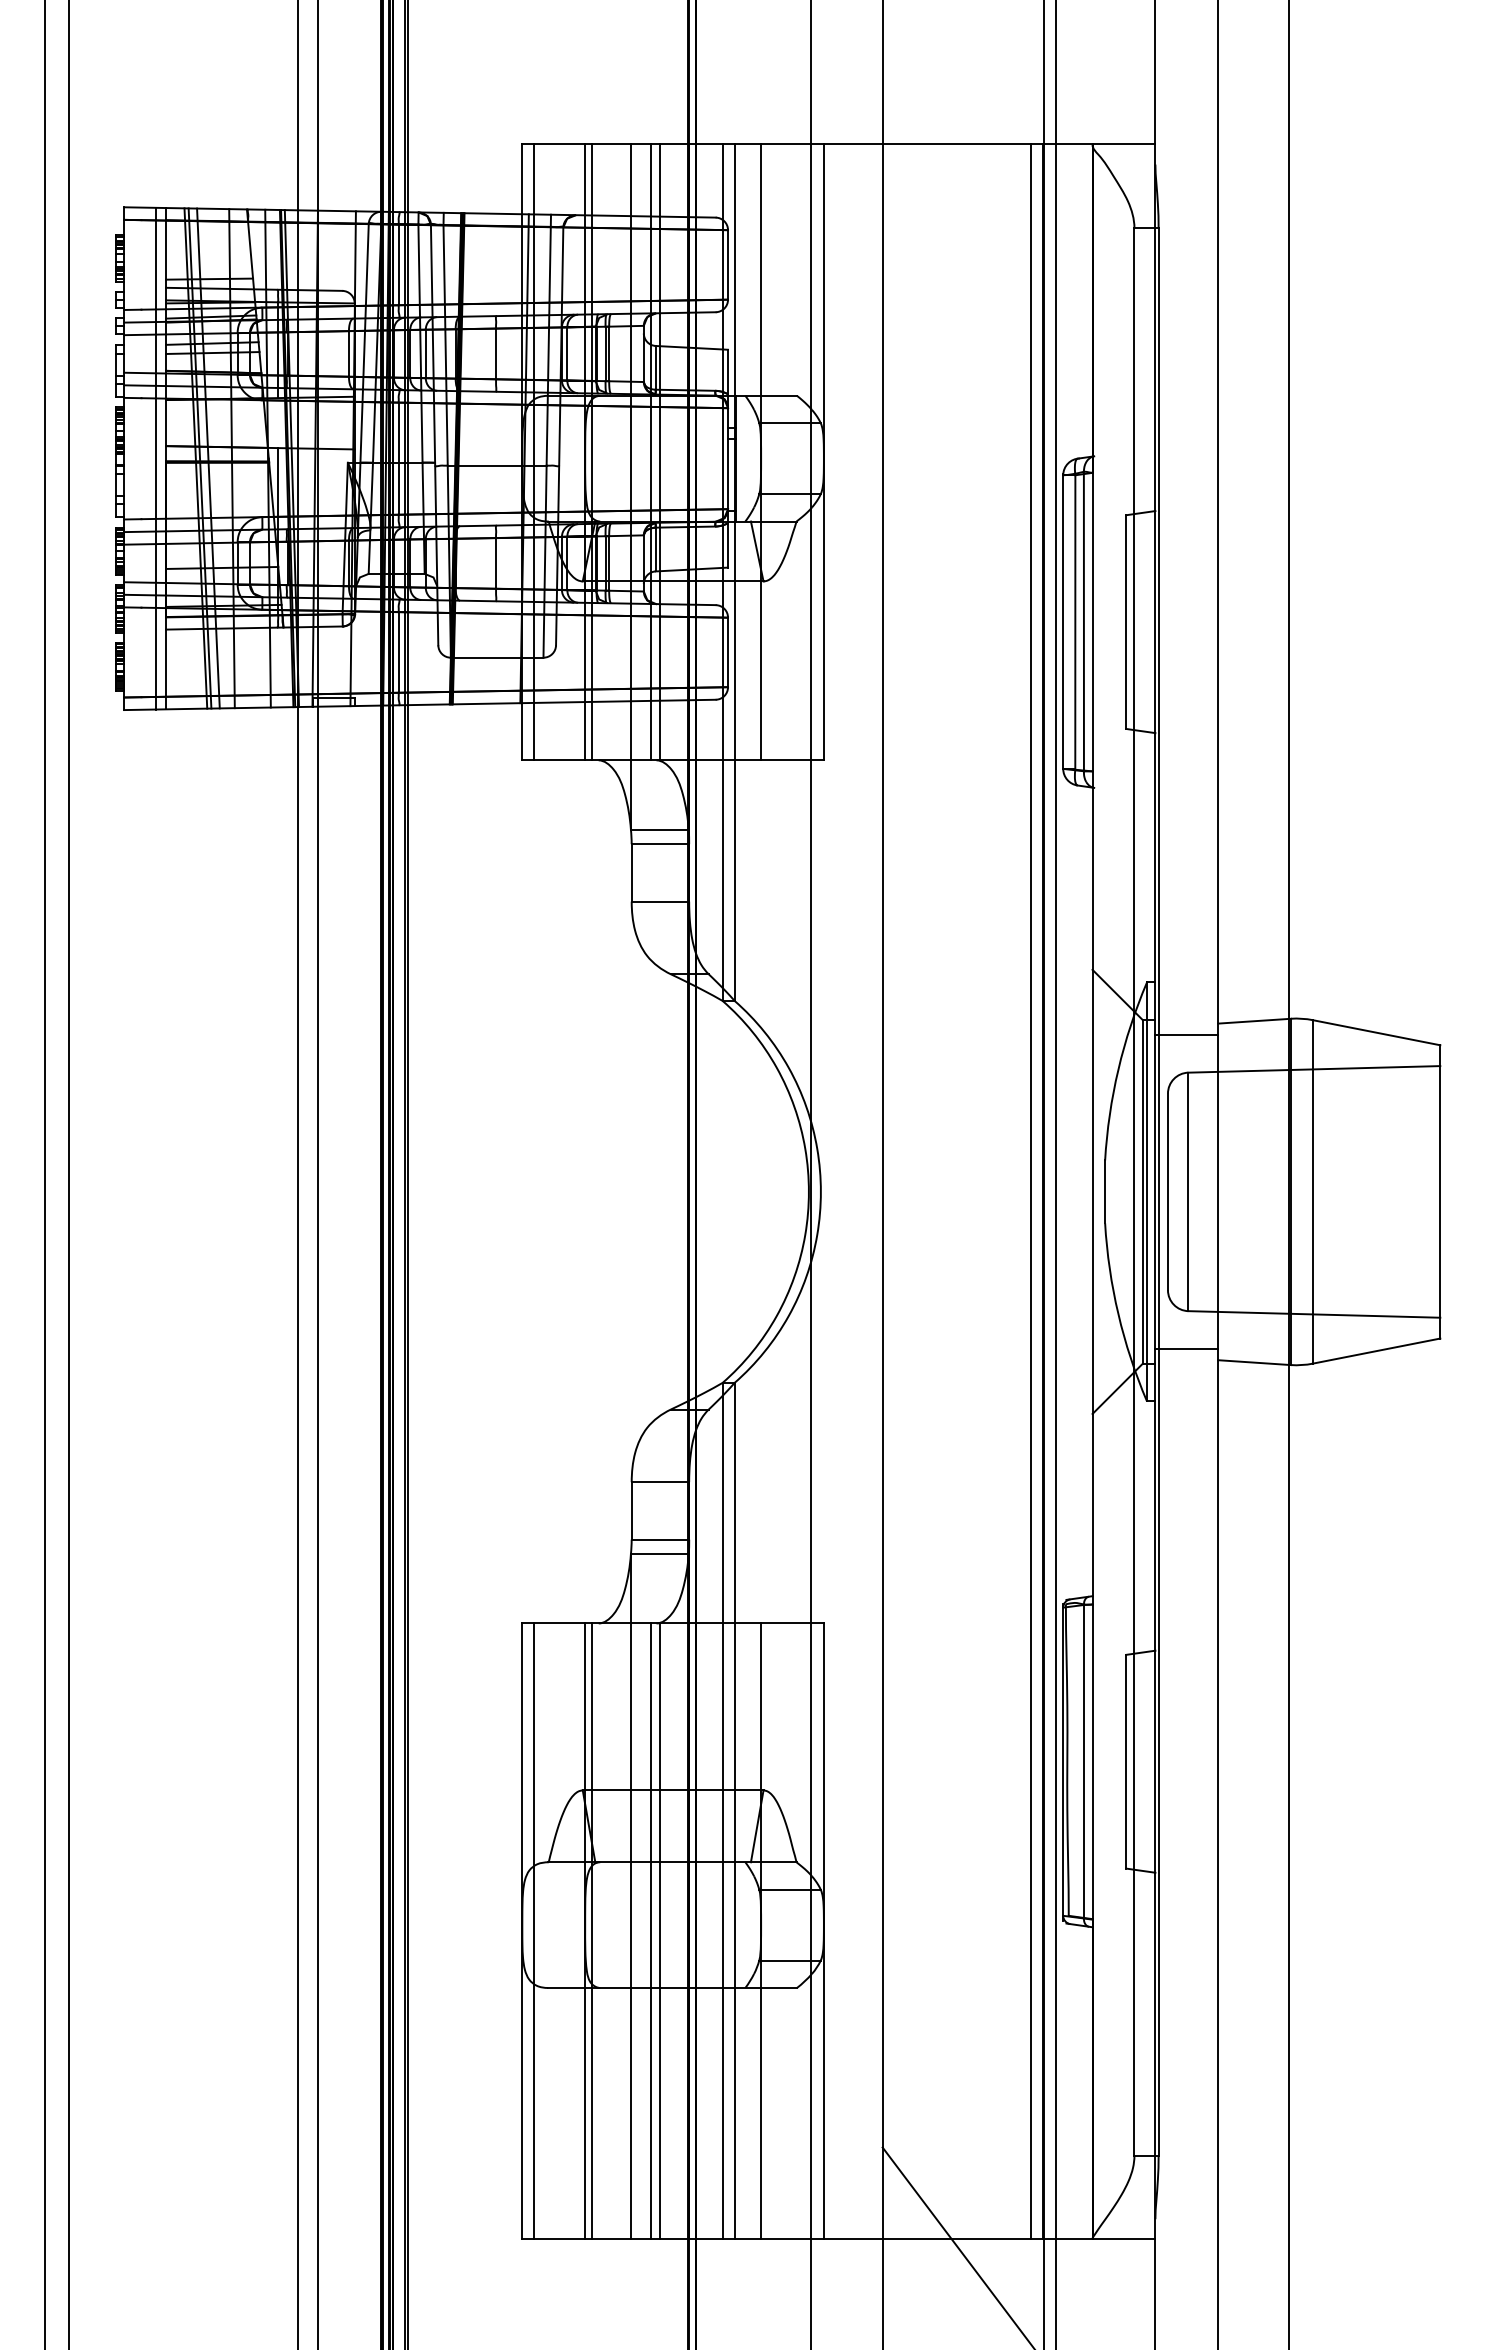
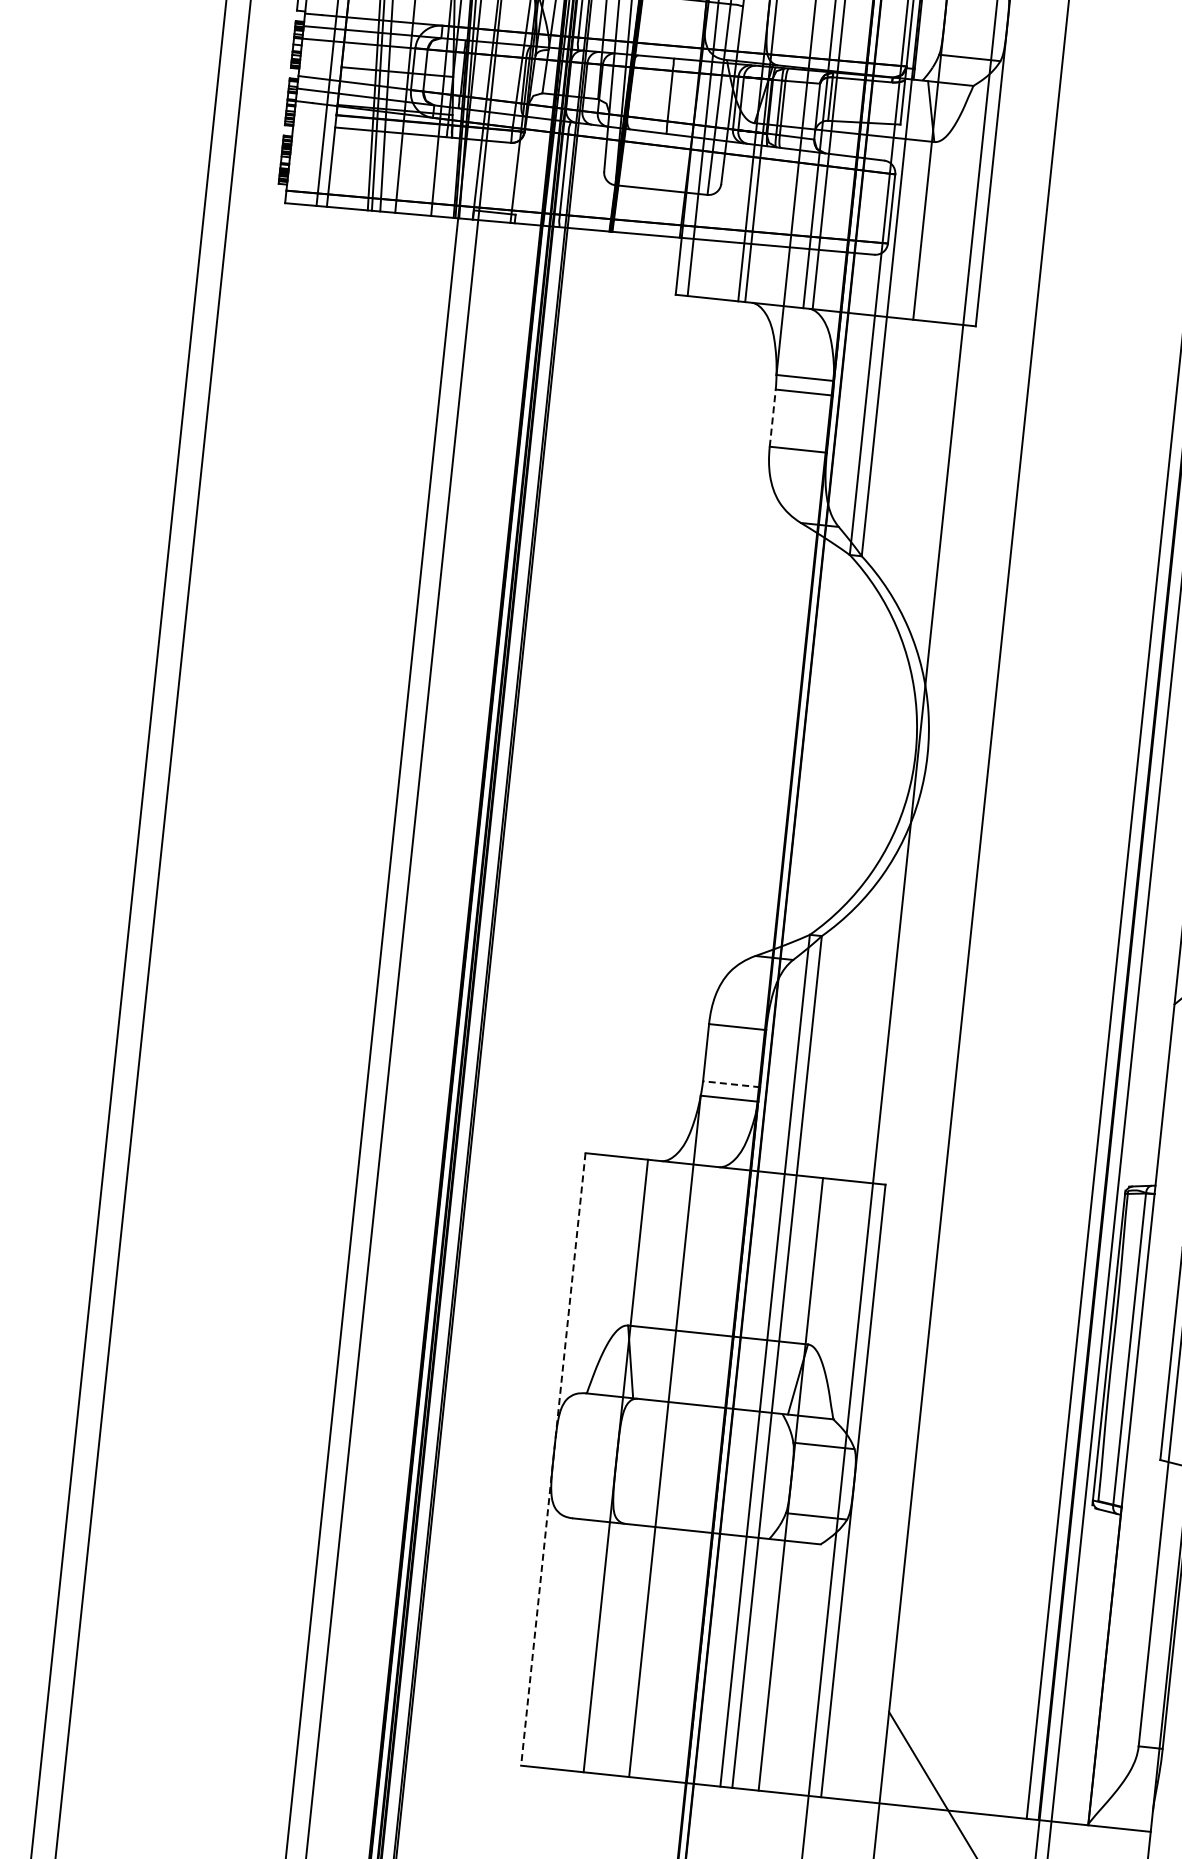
line: (631, 872) -> (772, 417), solid -> dashed
line: (660, 1539) -> (731, 1084), solid -> dashed
line: (522, 1931) -> (553, 1459), solid -> dashed
line: (534, 1931) -> (565, 1460), removed
line: (592, 1931) -> (623, 1466), removed
line: (650, 1931) -> (680, 1472), removed
line: (660, 1931) -> (690, 1473), removed

